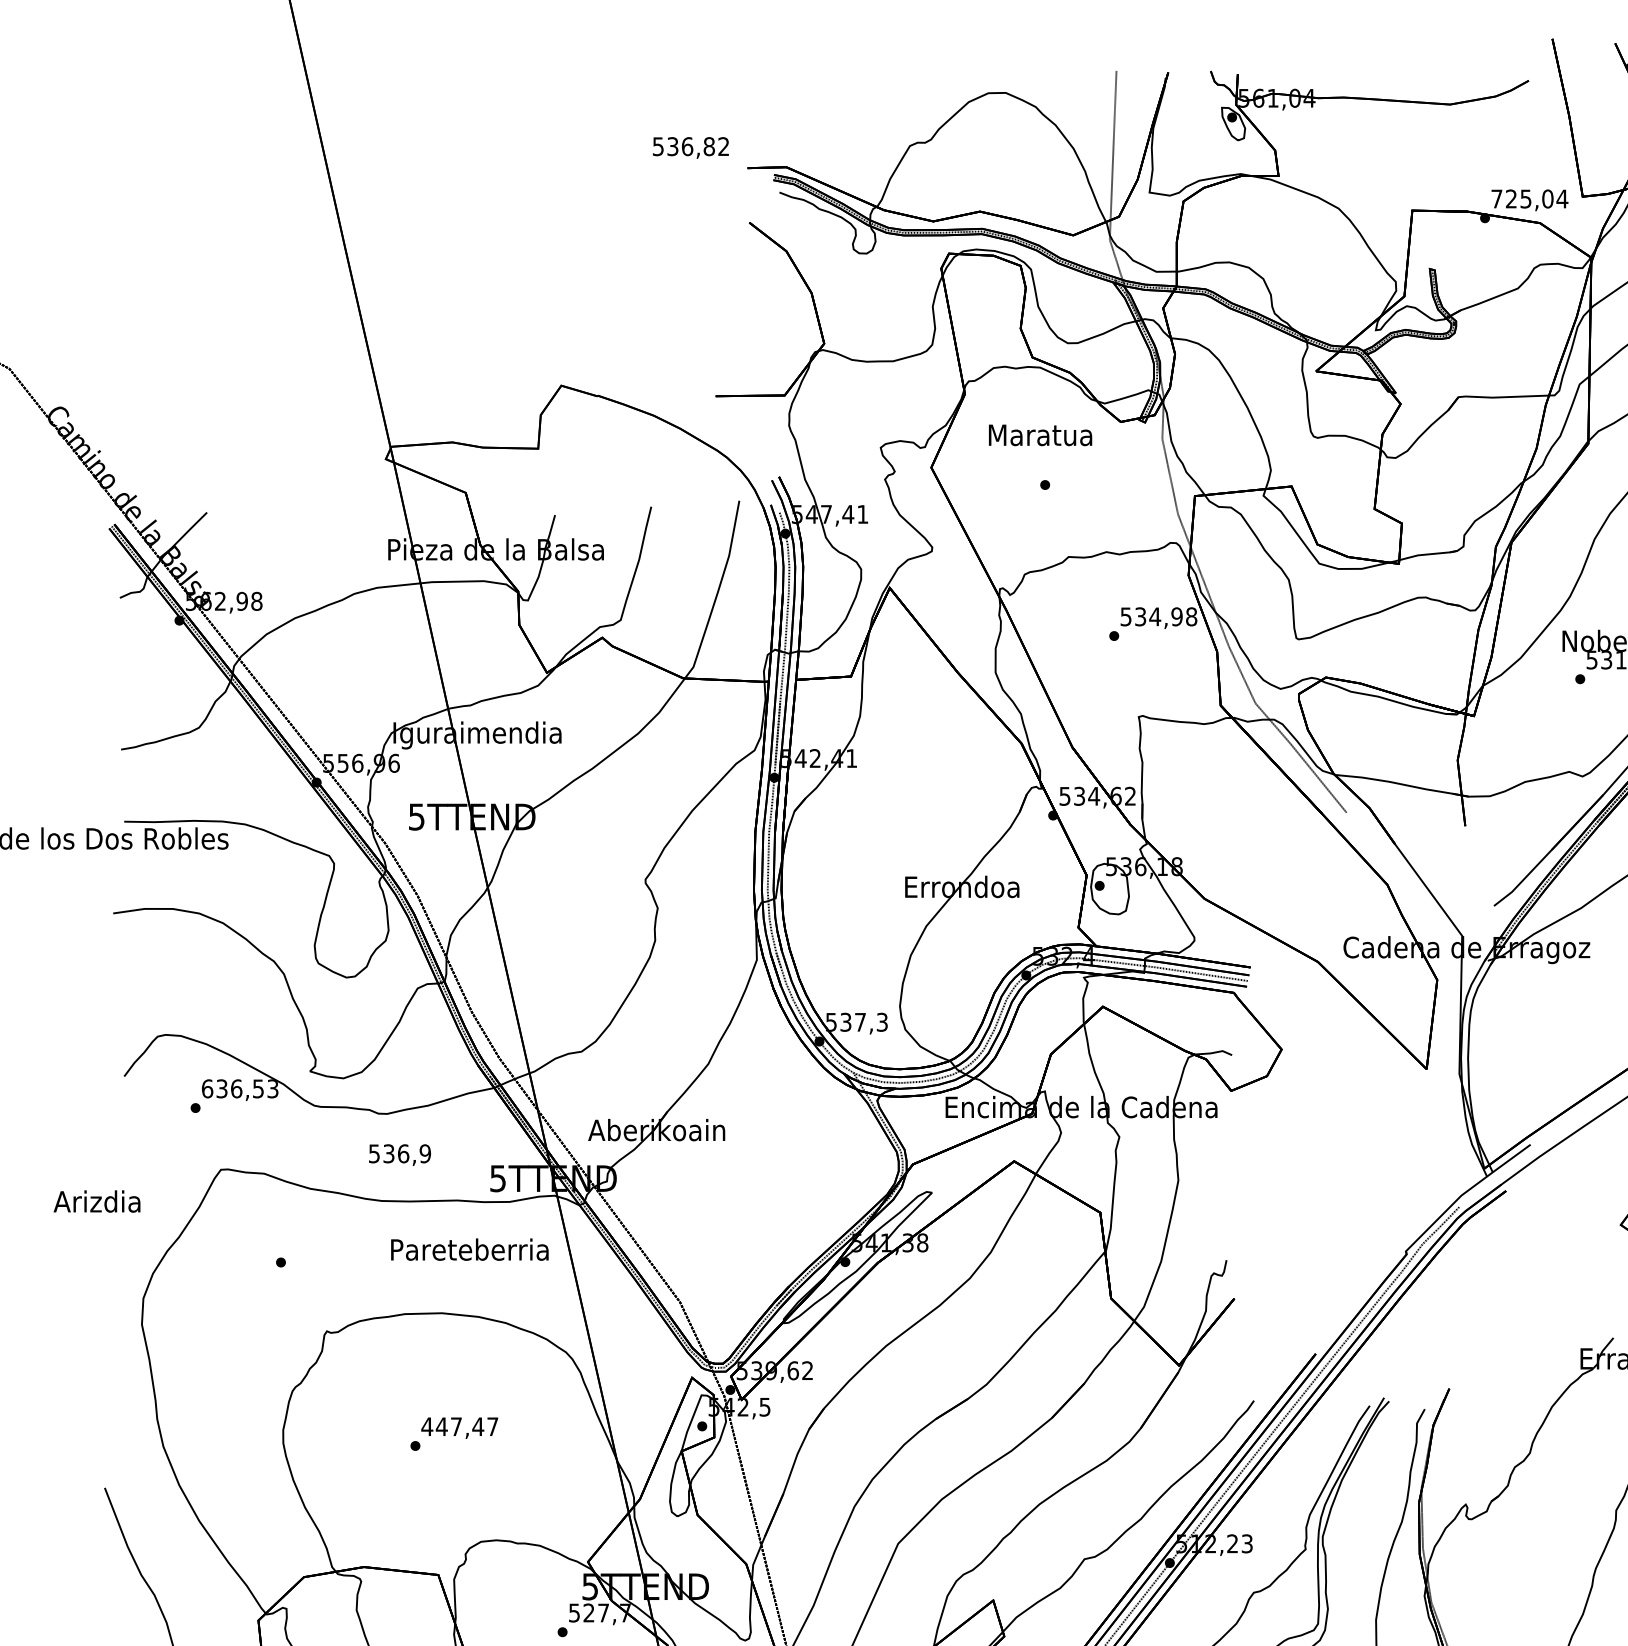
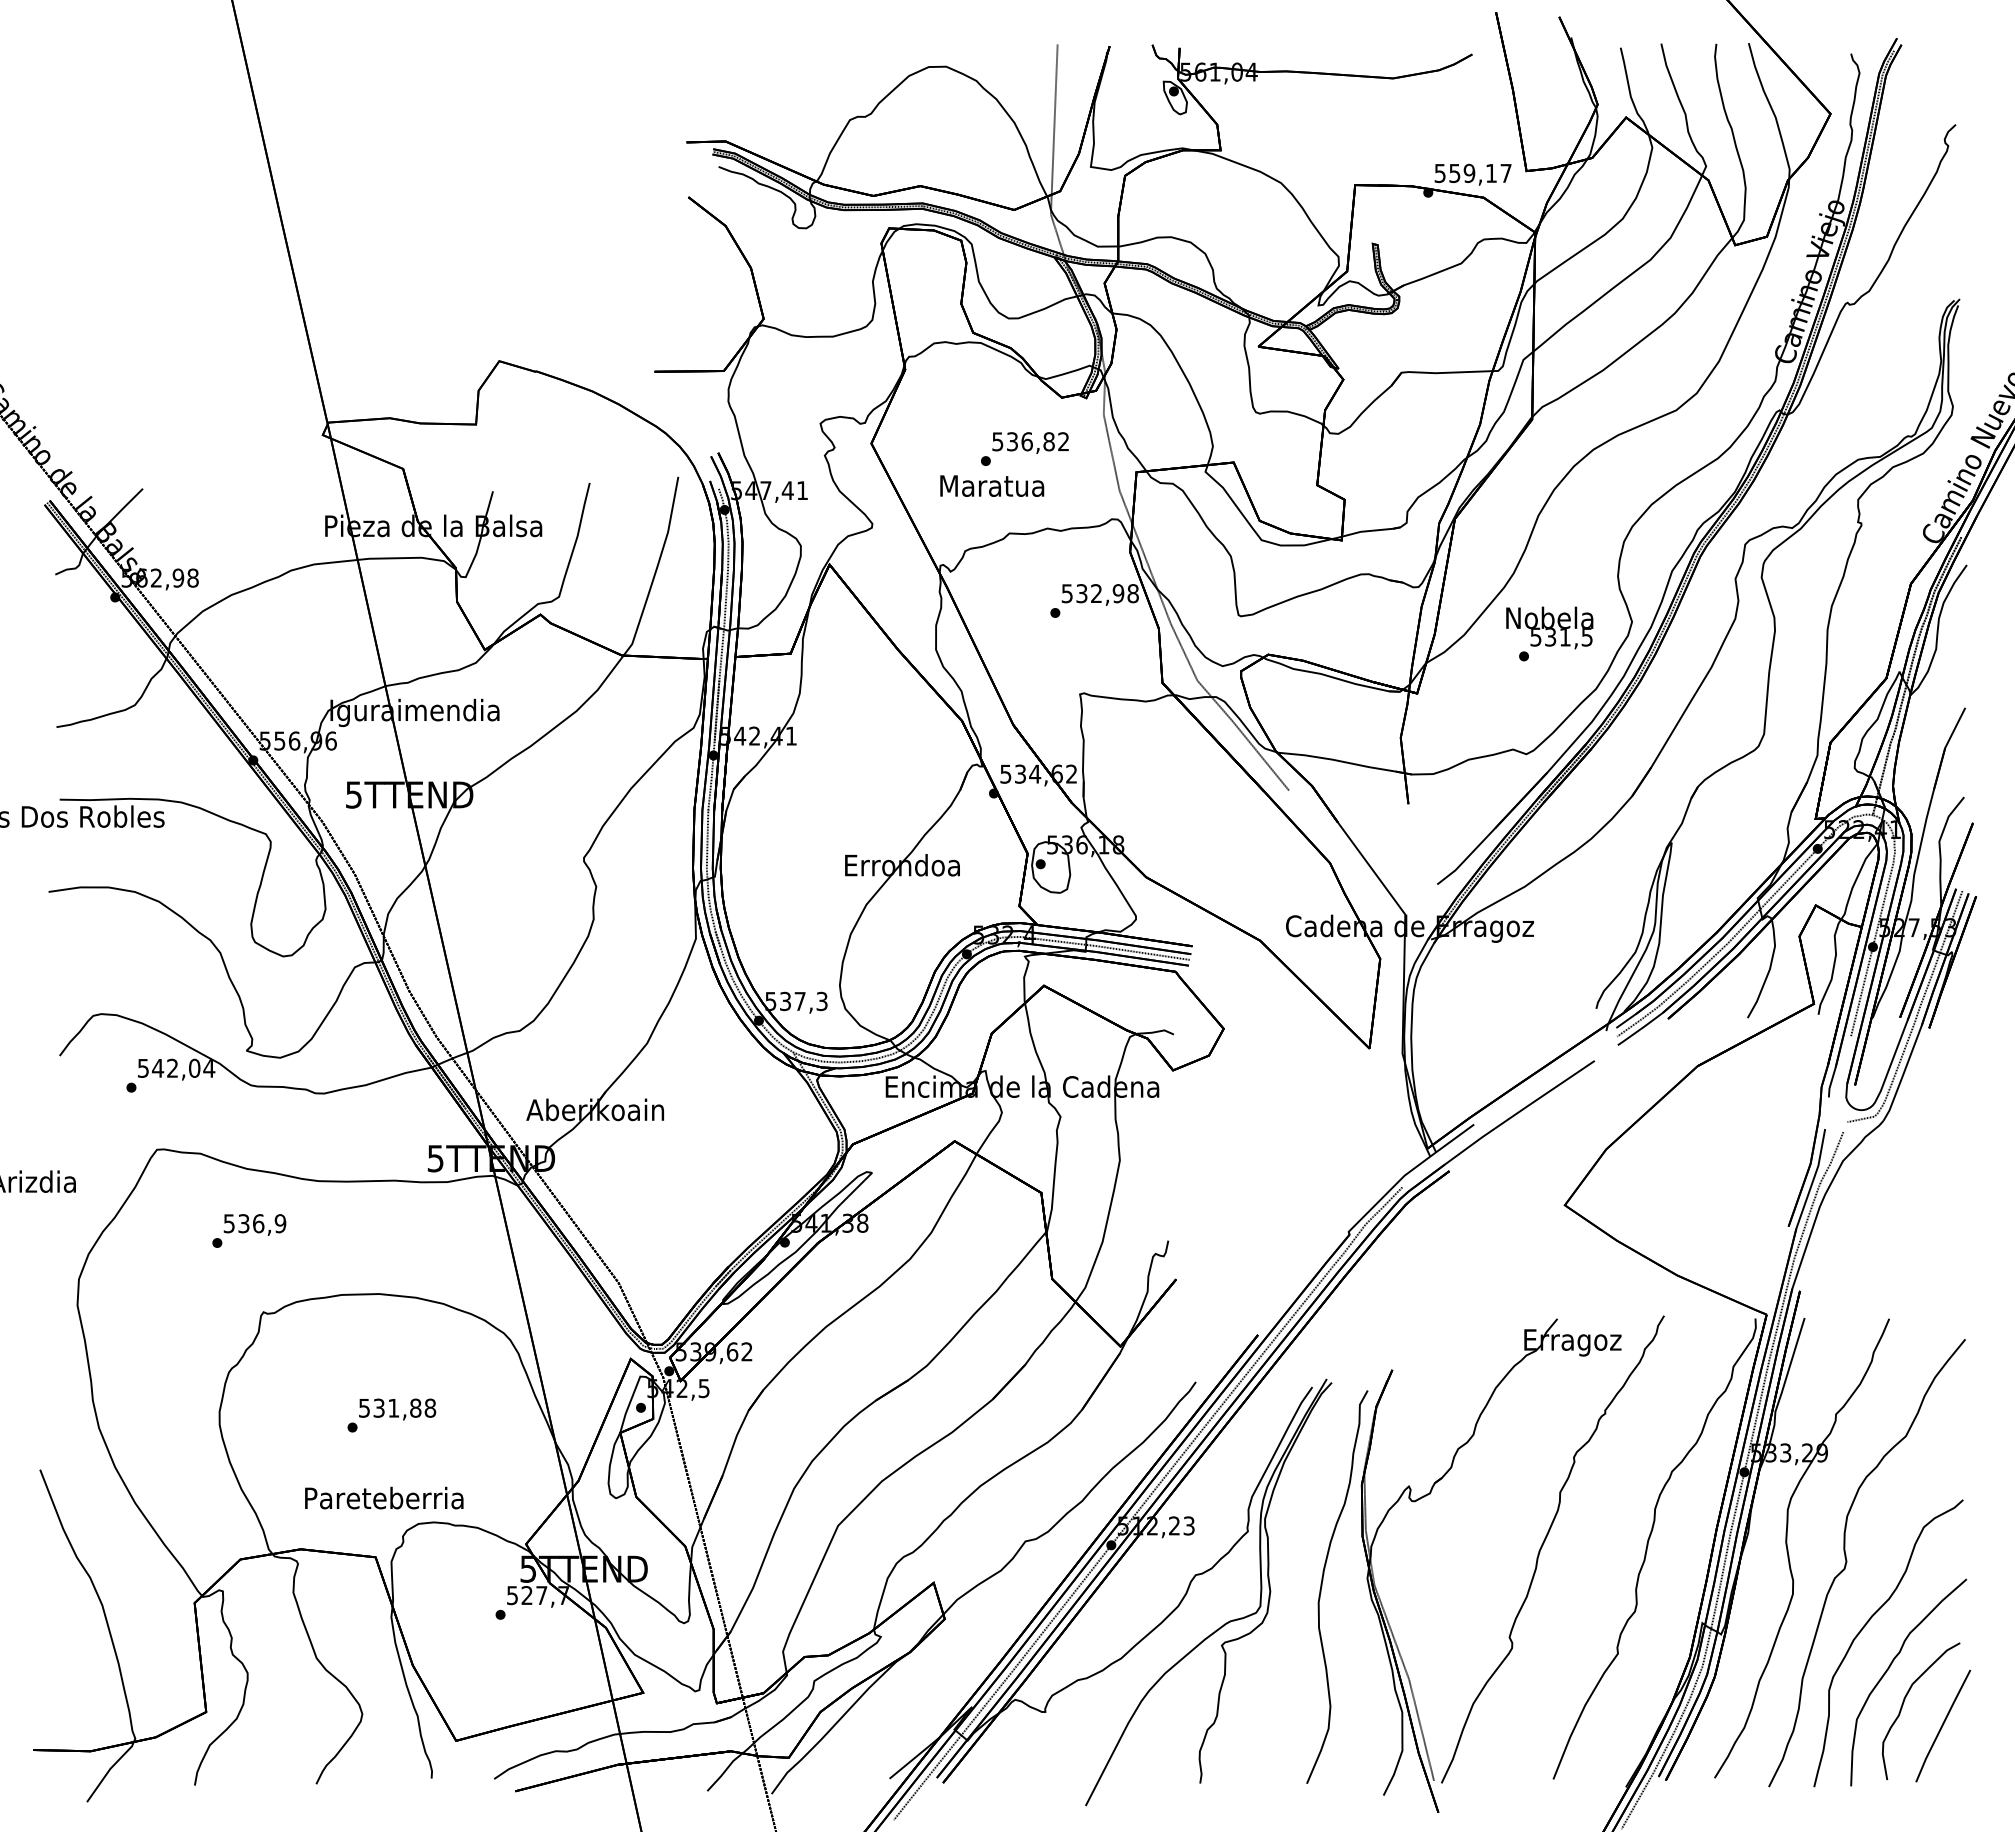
text: (690, 147) -> (1030, 442), moved
text: (1529, 199) -> (1473, 173), 725,04 -> 559,17
text: (1040, 434) -> (992, 485), moved
text: (1155, 616) -> (1096, 593), 534,98 -> 532,98
text: (240, 1087) -> (176, 1067), 636,53 -> 542,04
text: (399, 1154) -> (254, 1224), moved
text: (470, 1249) -> (384, 1497), moved
text: (460, 1426) -> (397, 1407), 447,47 -> 531,88

